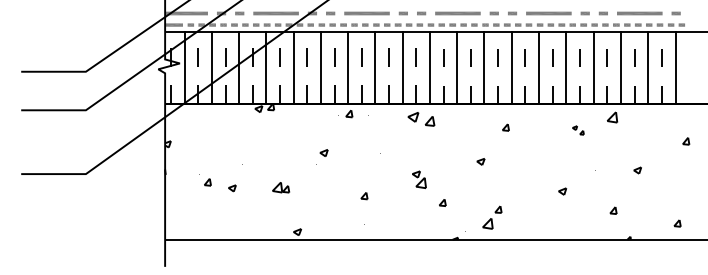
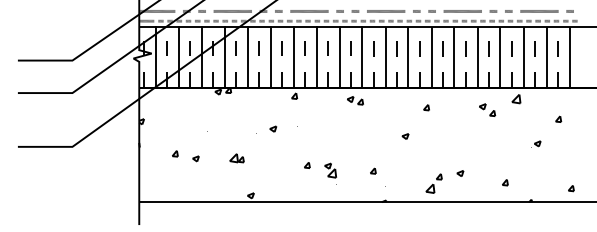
part: (421, 119) -> (355, 100), size x0.71
part: (578, 129) -> (487, 109), size x1.67
part: (686, 140) -> (558, 118), moved
part: (419, 183) -> (330, 173), moved
part: (562, 191) -> (460, 173), moved
part: (613, 210) -> (505, 182), moved
part: (491, 217) -> (433, 183), moved

